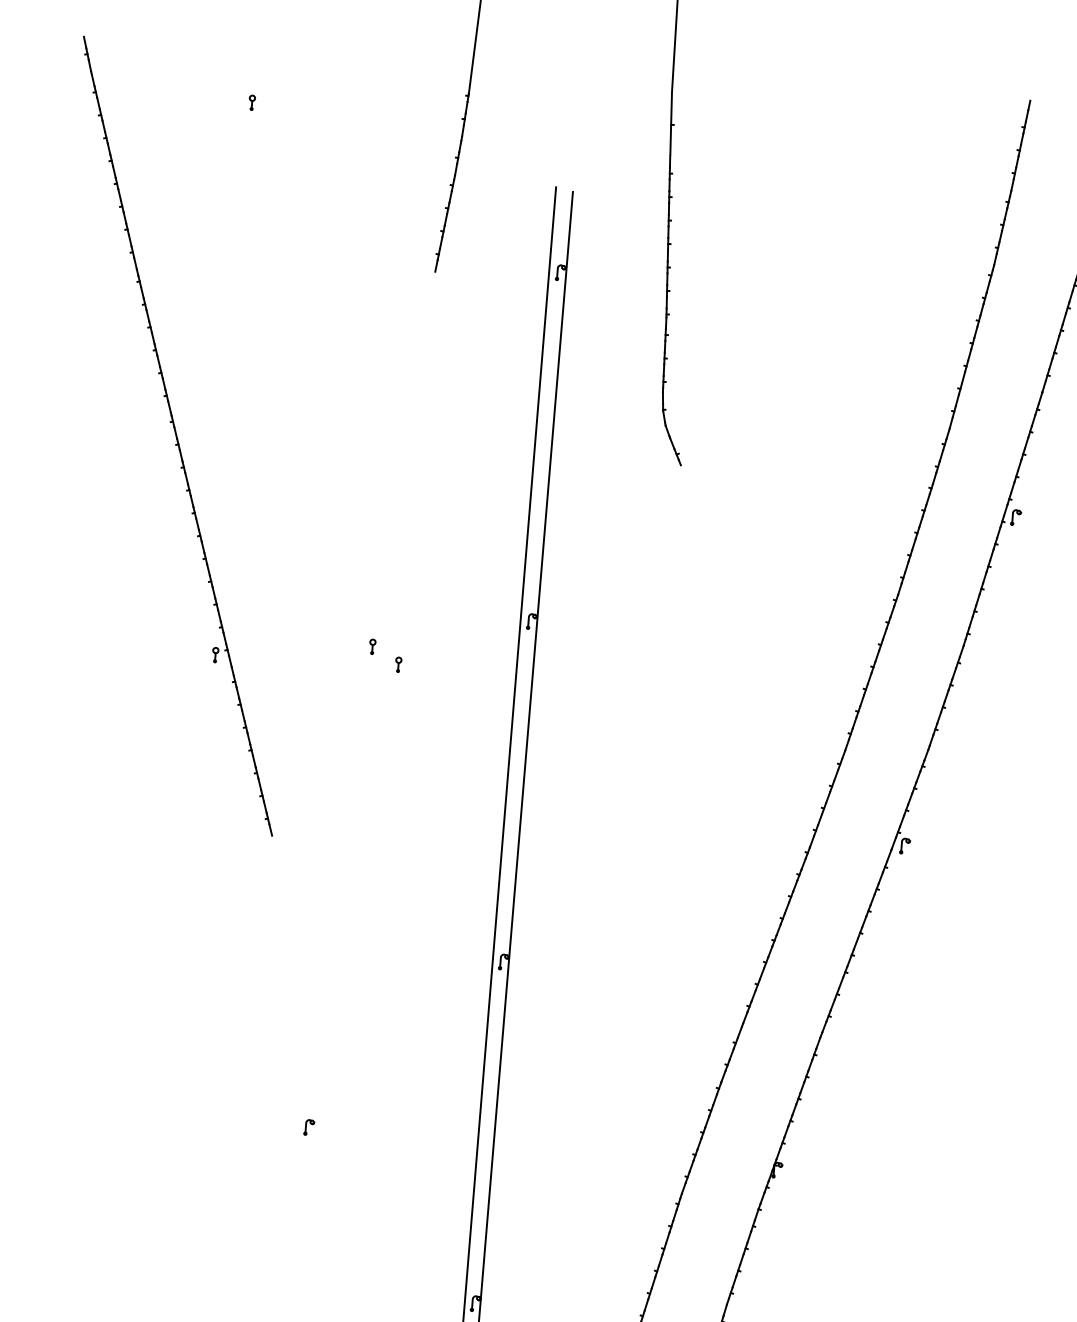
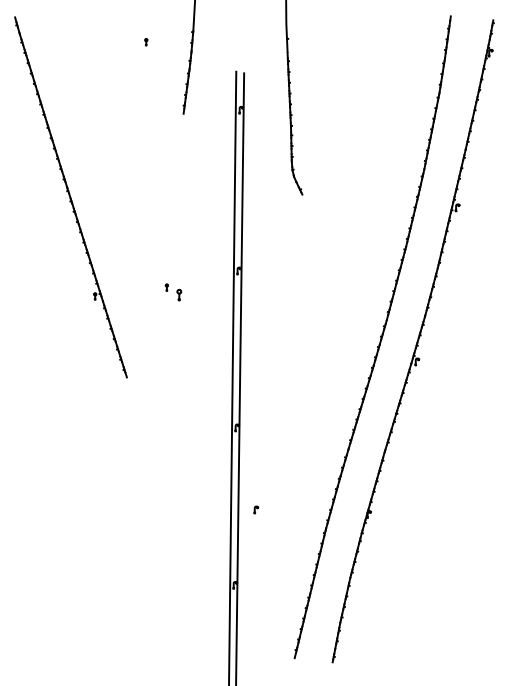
part: (252, 103) -> (146, 42), moved
part: (398, 663) -> (179, 294), size x1.6
part: (309, 1126) -> (256, 509), moved

